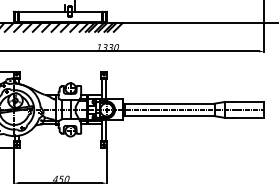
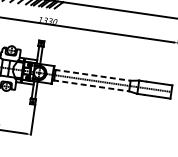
line: (169, 103) -> (92, 75), solid -> dashed
line: (169, 116) -> (91, 86), solid -> dashed

